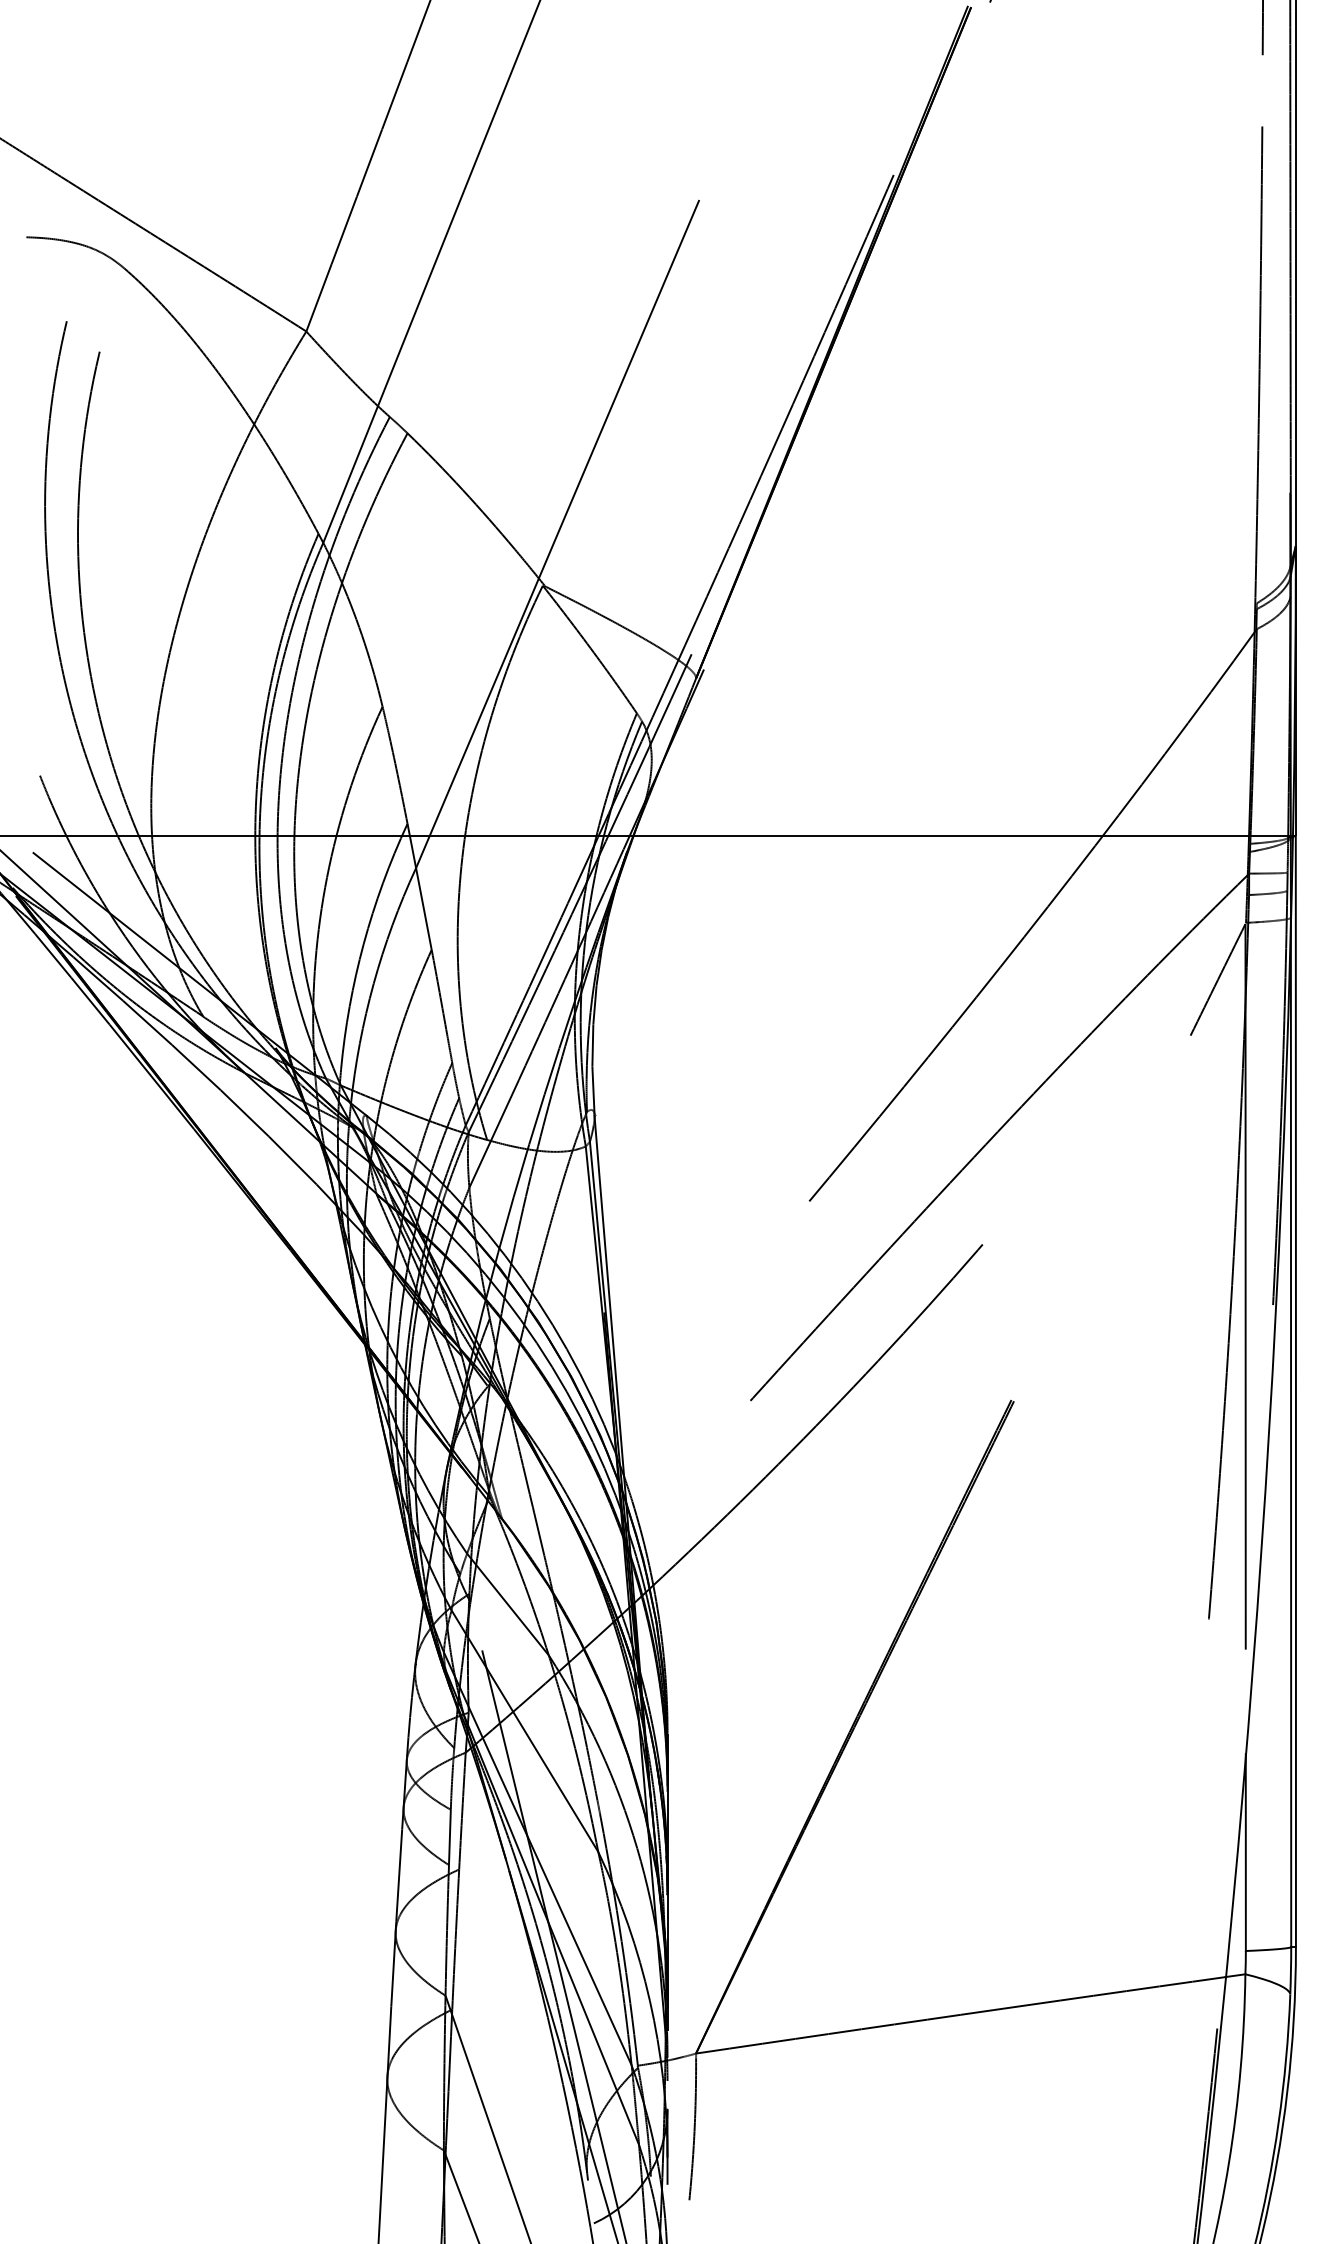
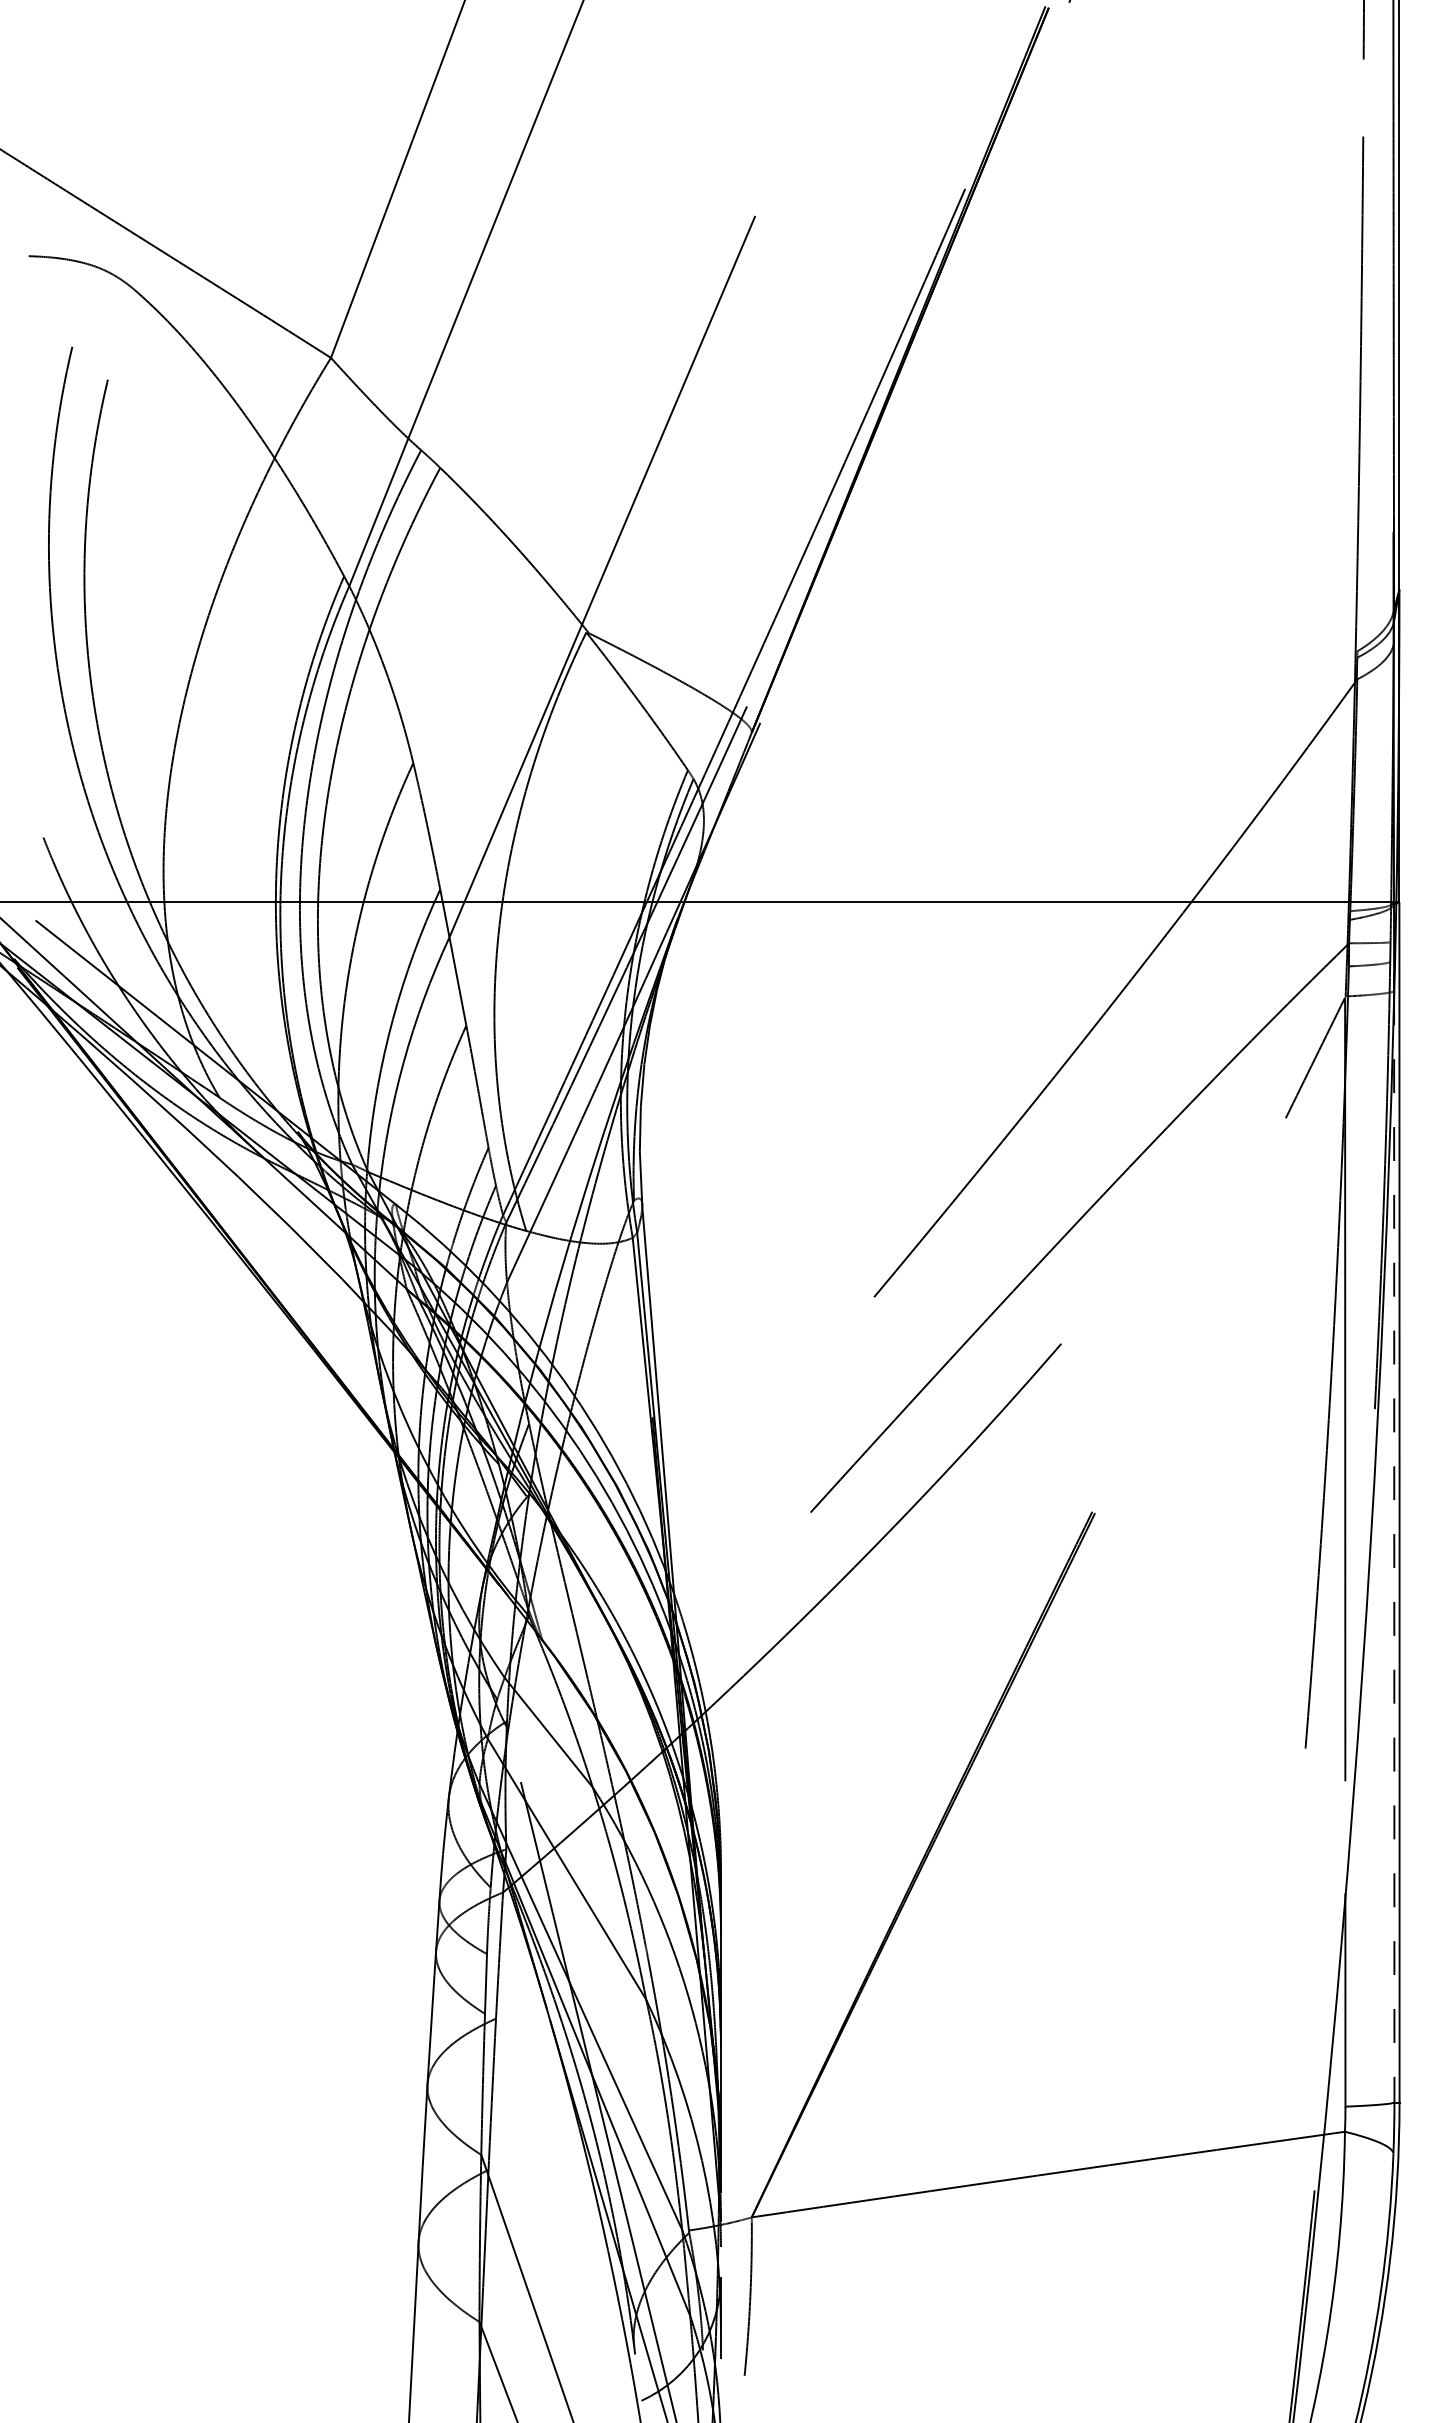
line: (1291, 1433) -> (1394, 1547), solid -> dashed

